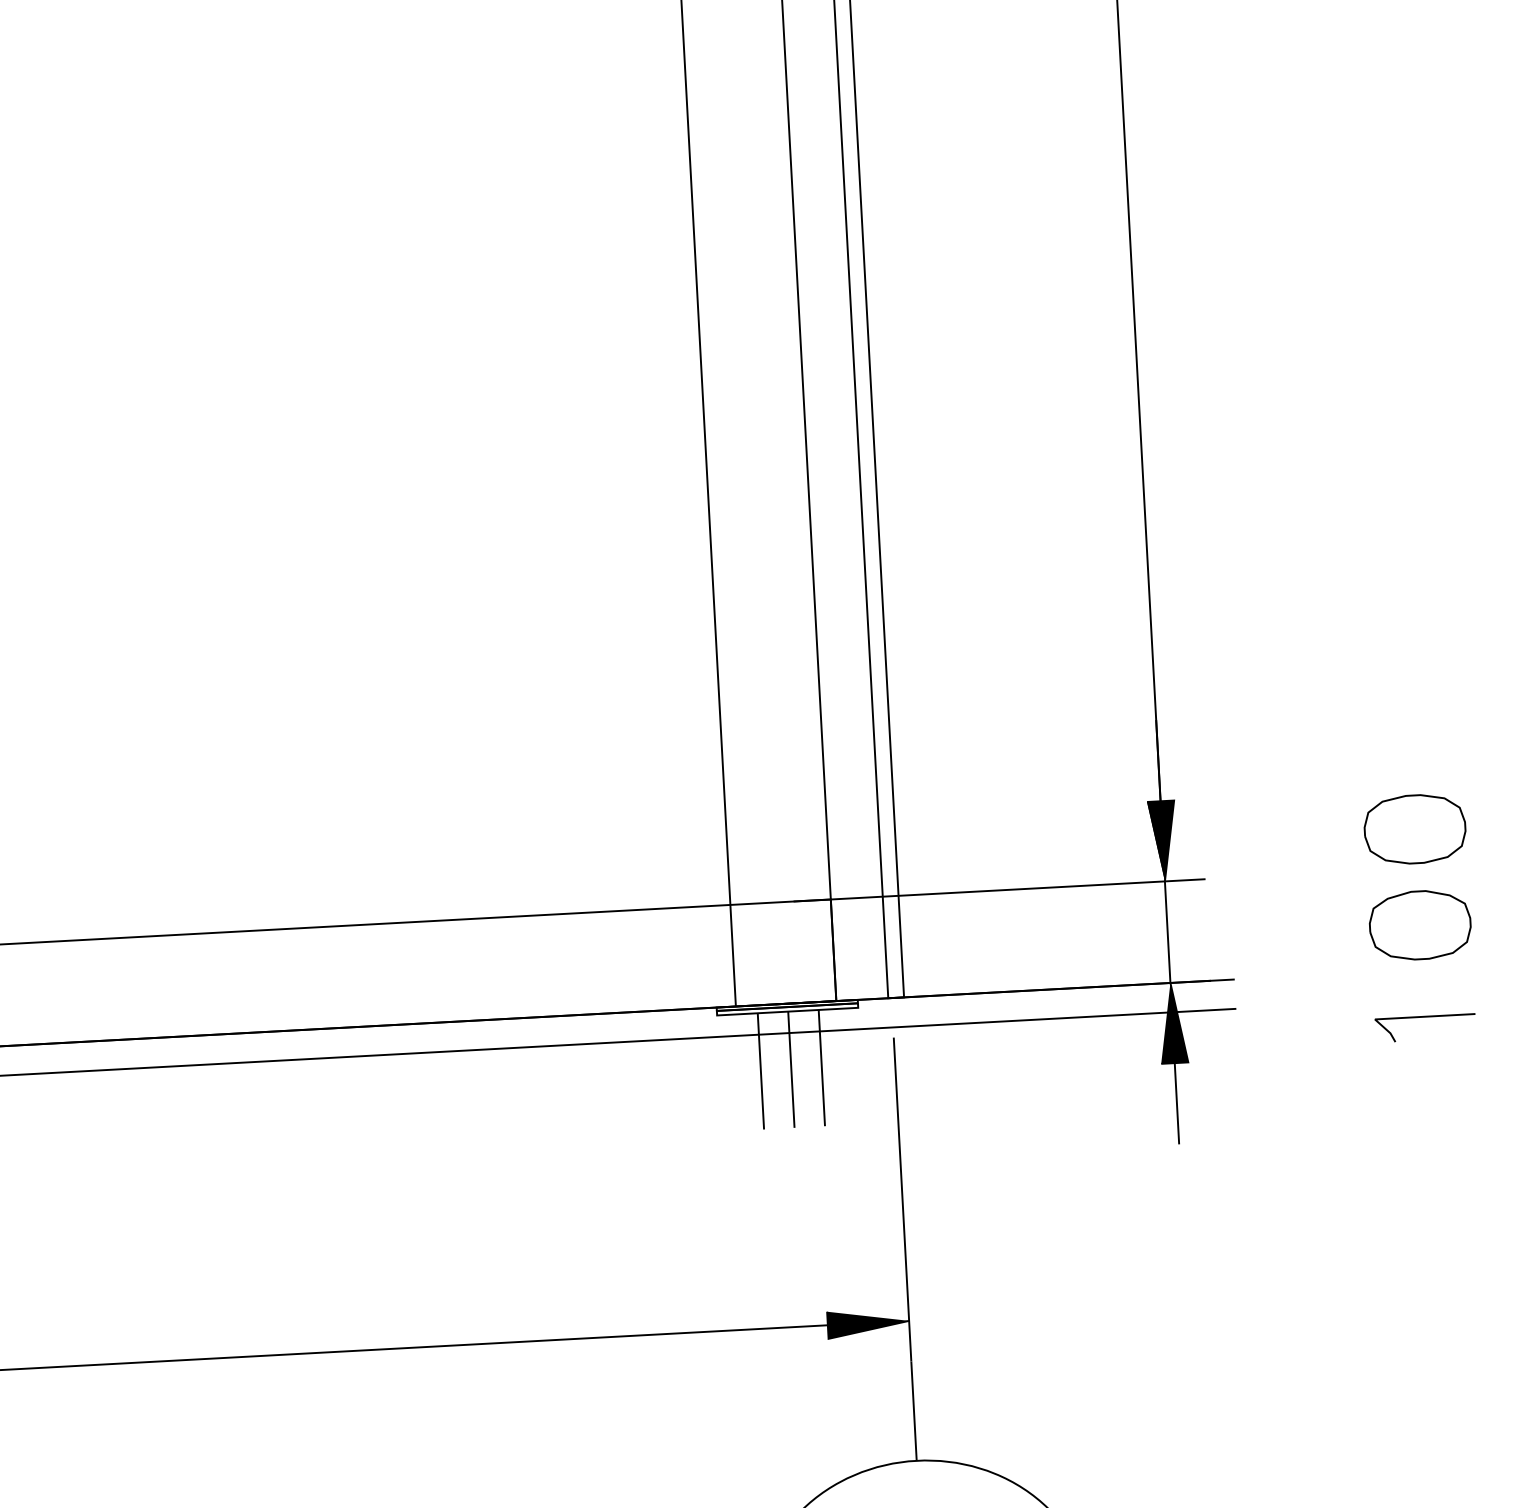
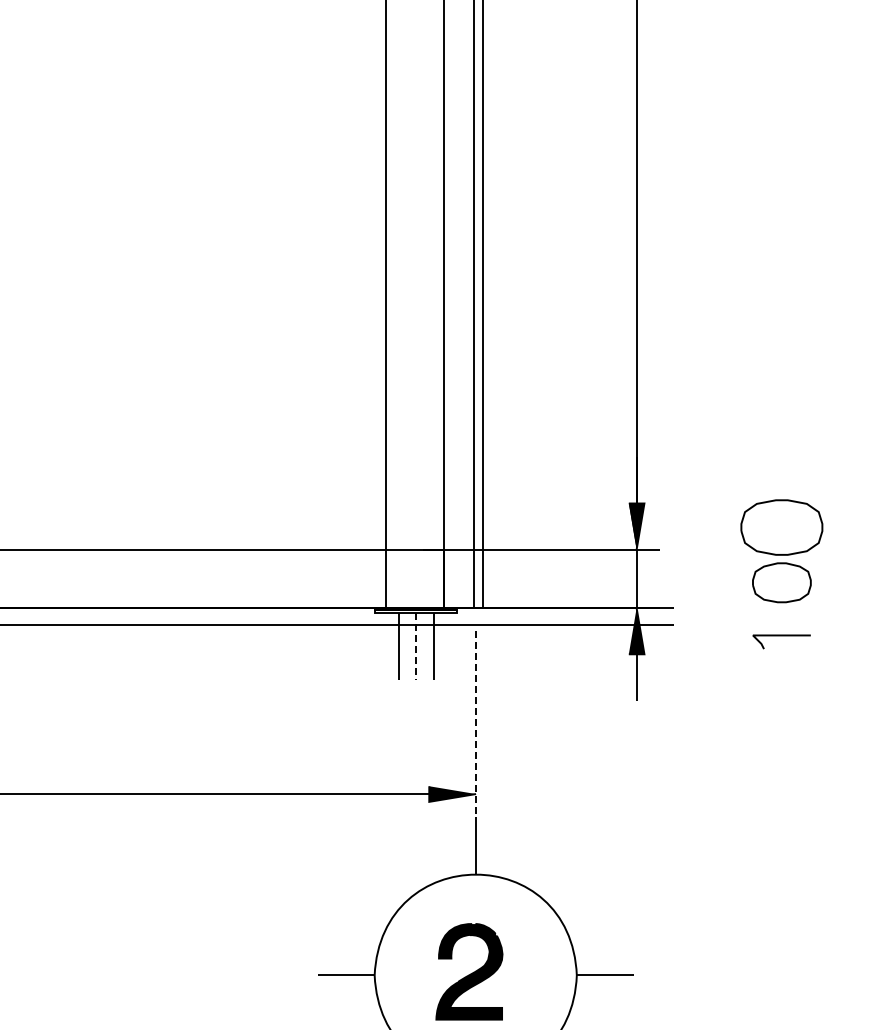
part: (1414, 829) -> (781, 527), size x1.4
line: (791, 1070) -> (416, 646), solid -> dashed
line: (903, 1200) -> (476, 724), solid -> dashed

